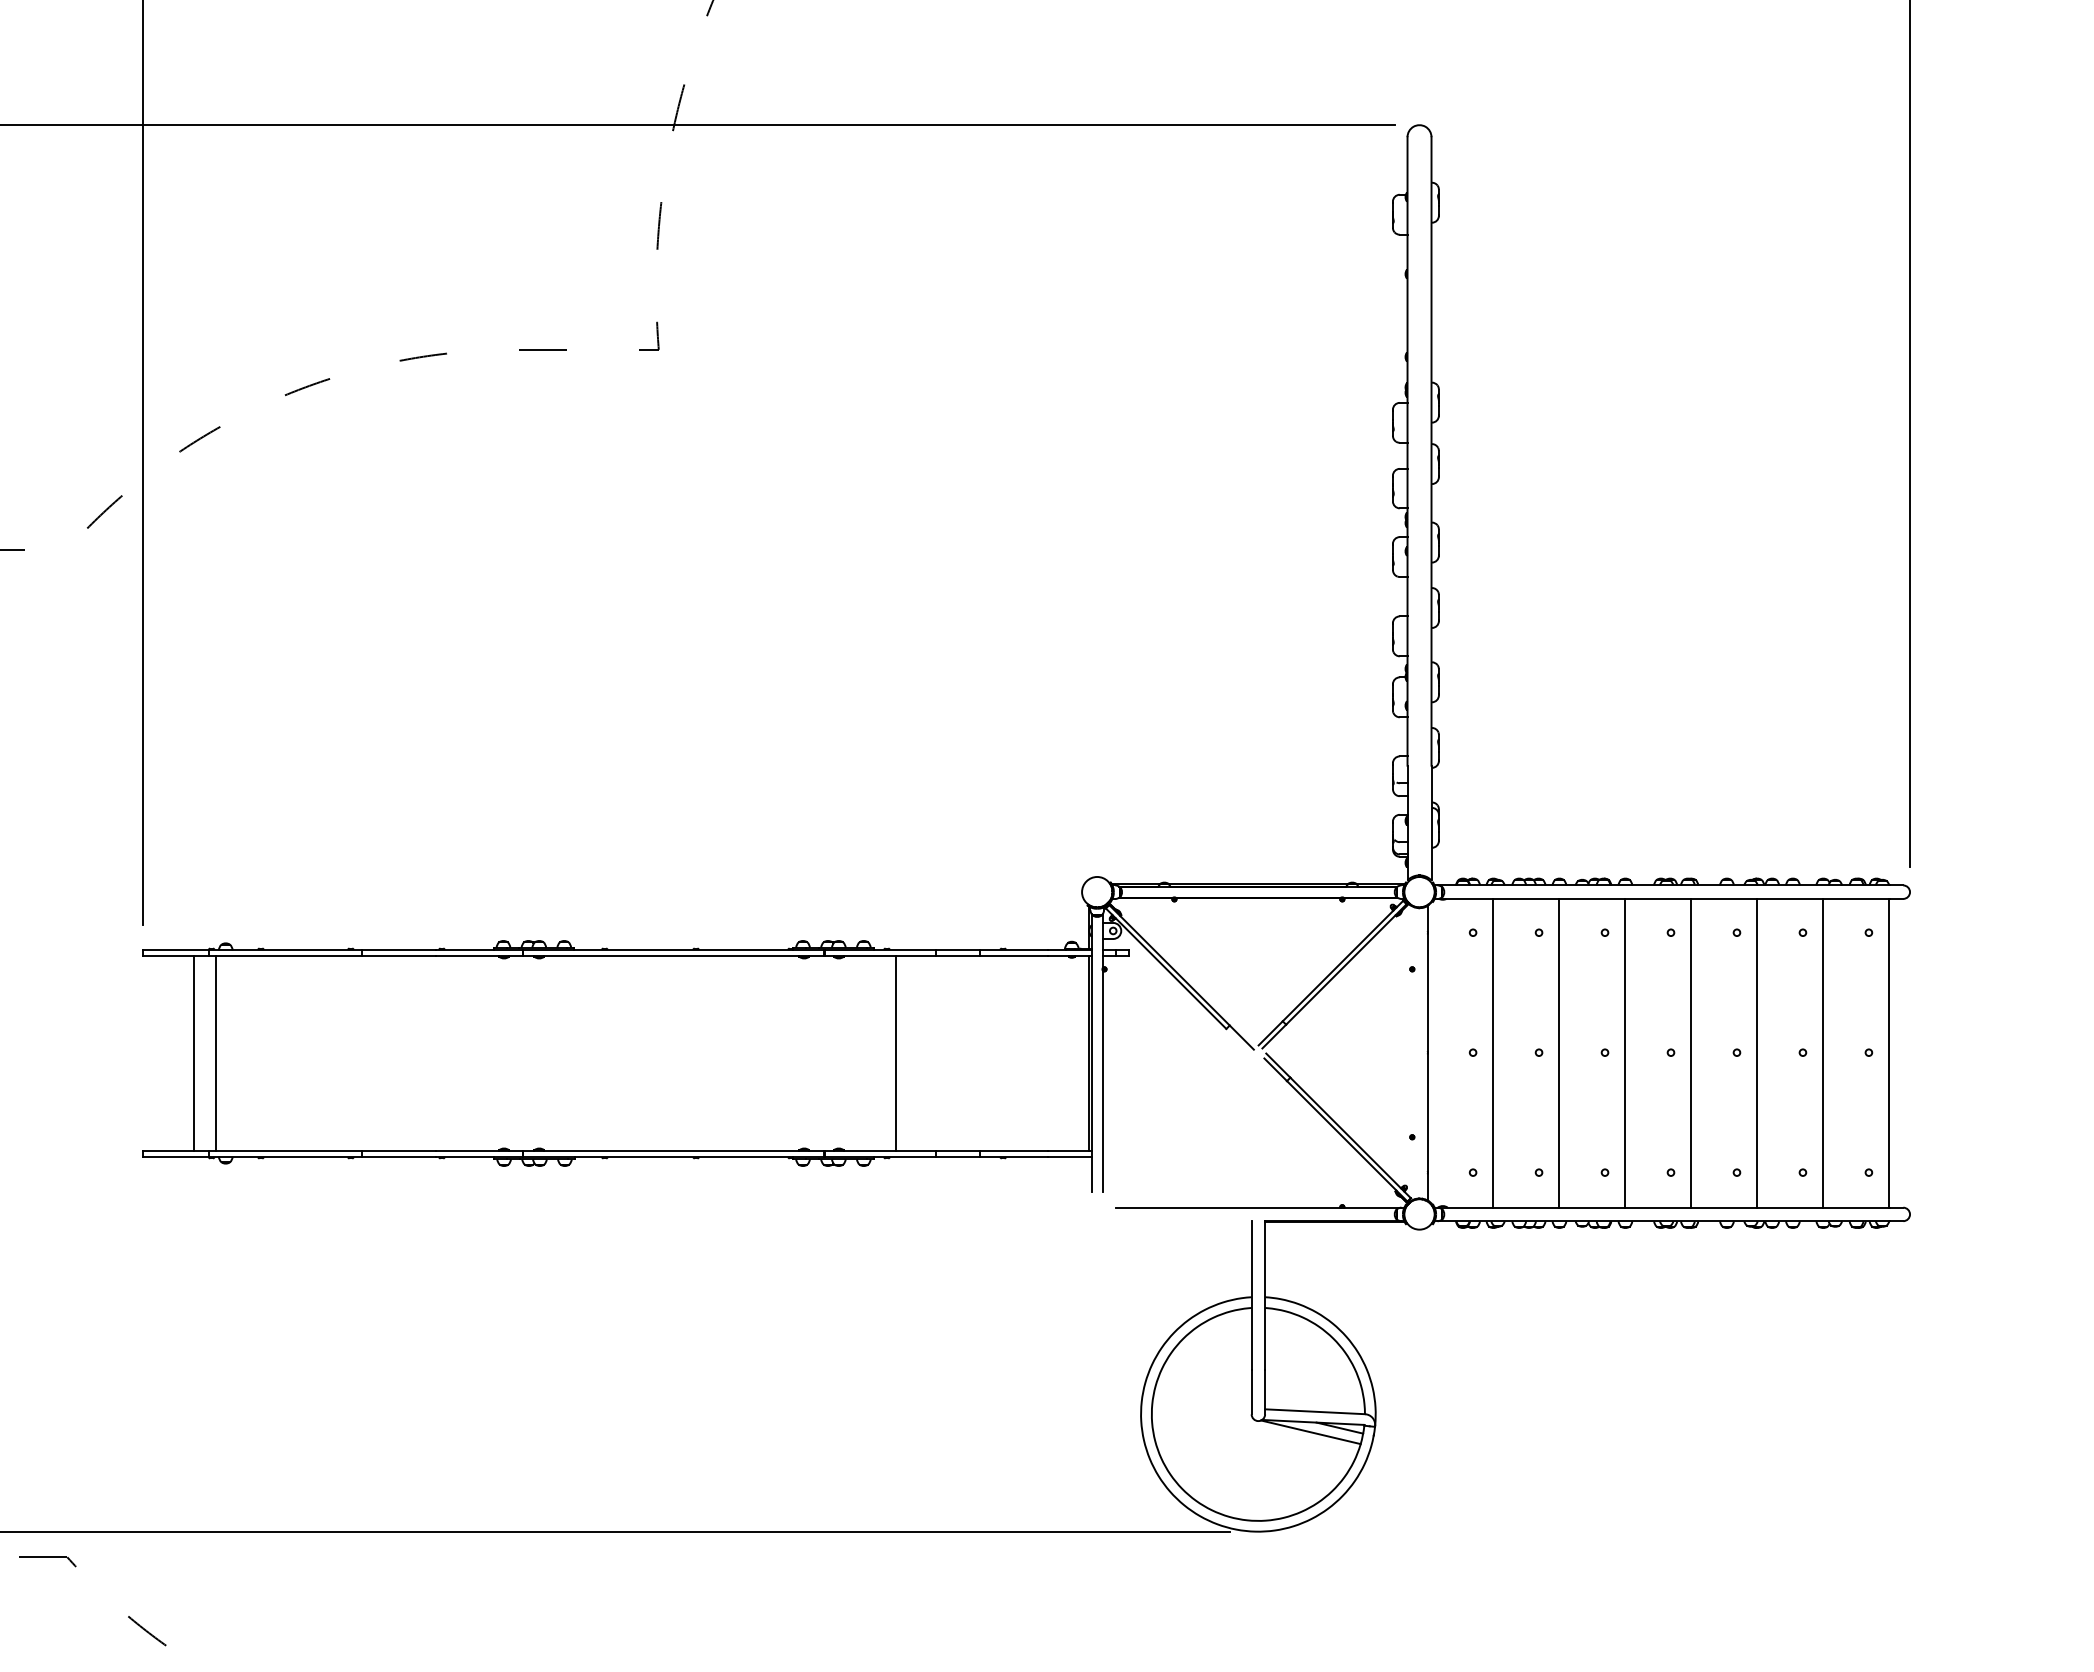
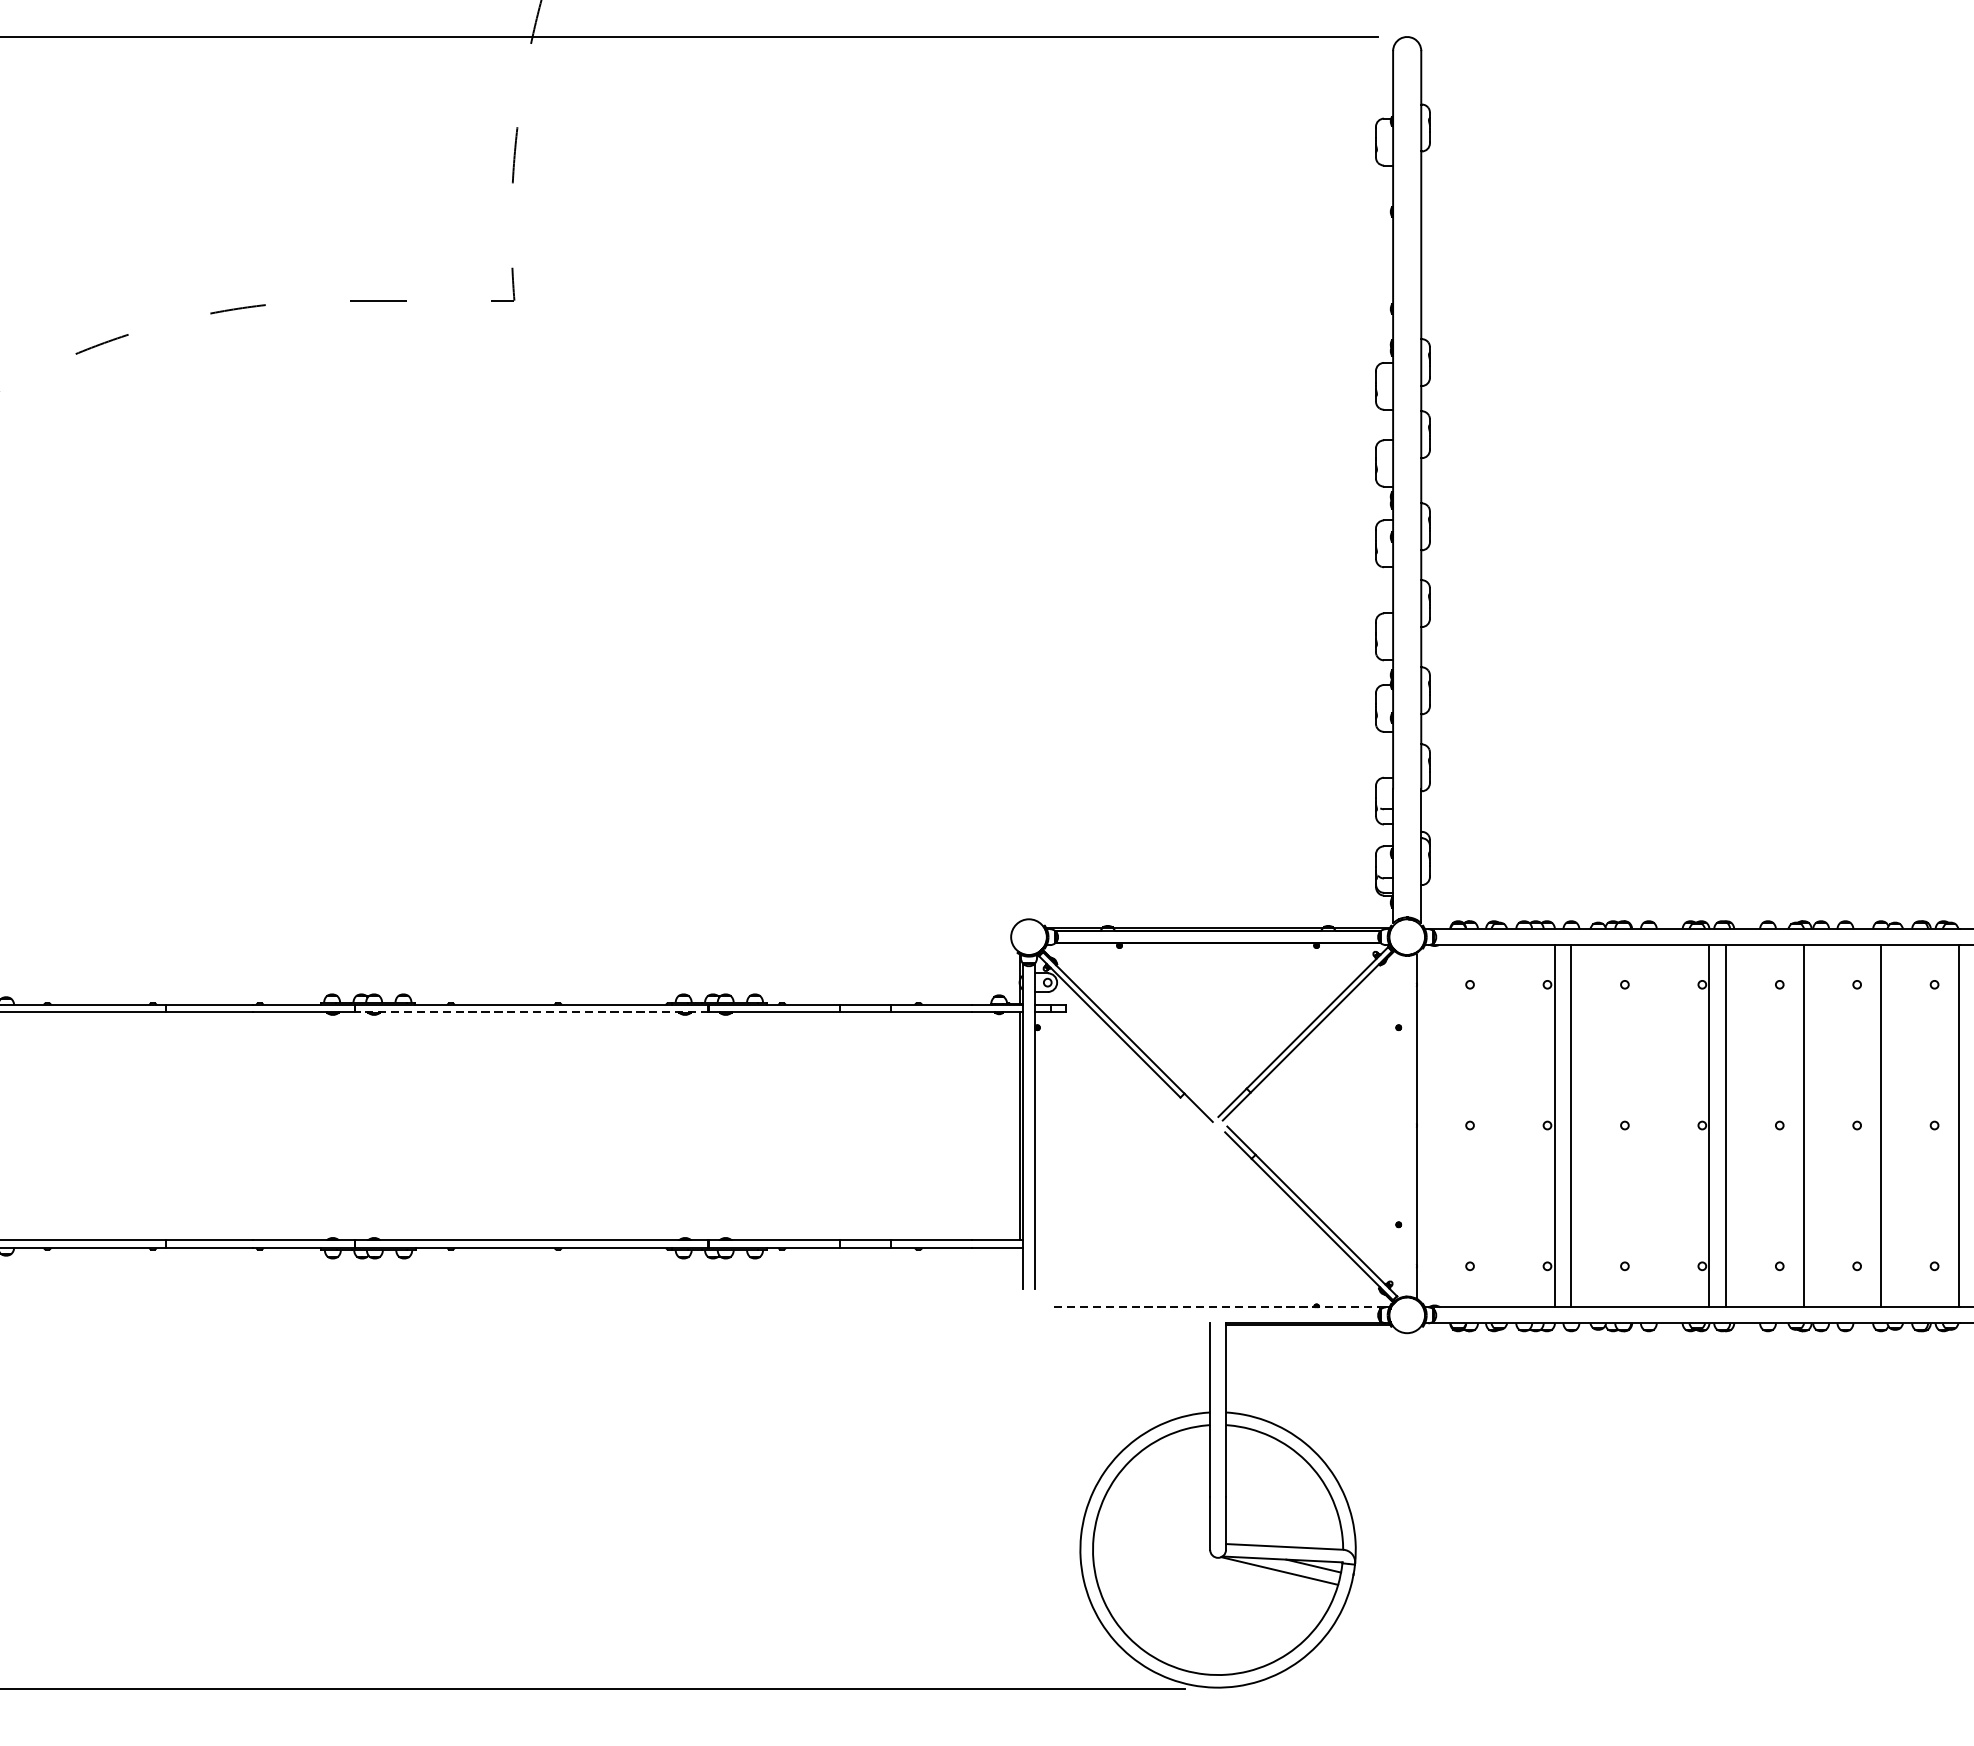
line: (673, 956) -> (531, 1012), solid -> dashed
line: (1493, 1052) -> (1555, 1125), moved
line: (1625, 1052) -> (1708, 1125), moved
line: (895, 1053) -> (792, 1126), removed
line: (1257, 1207) -> (1217, 1307), solid -> dashed

